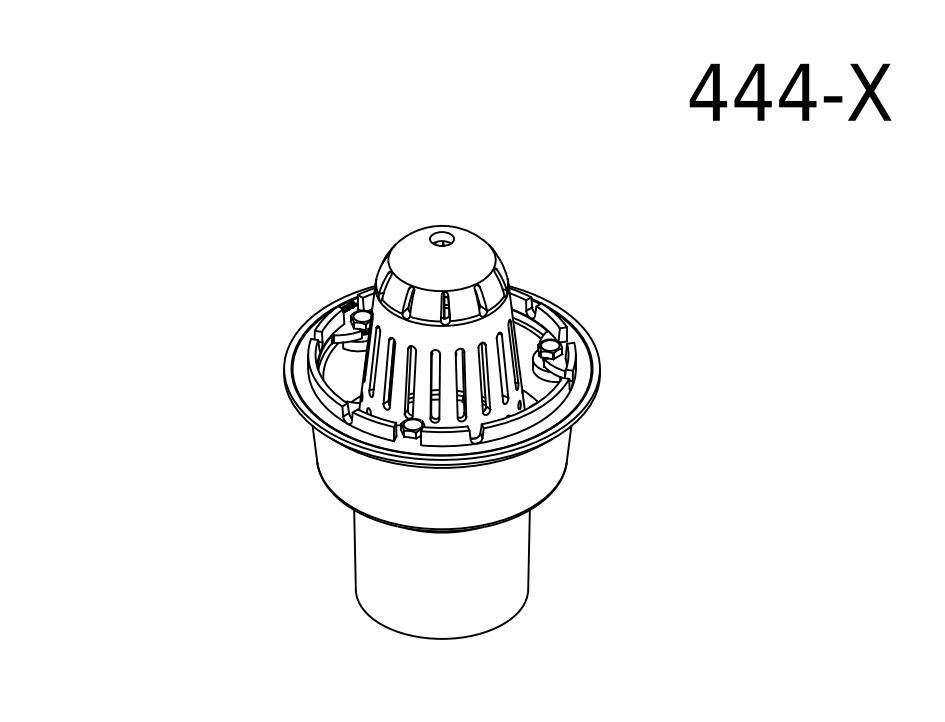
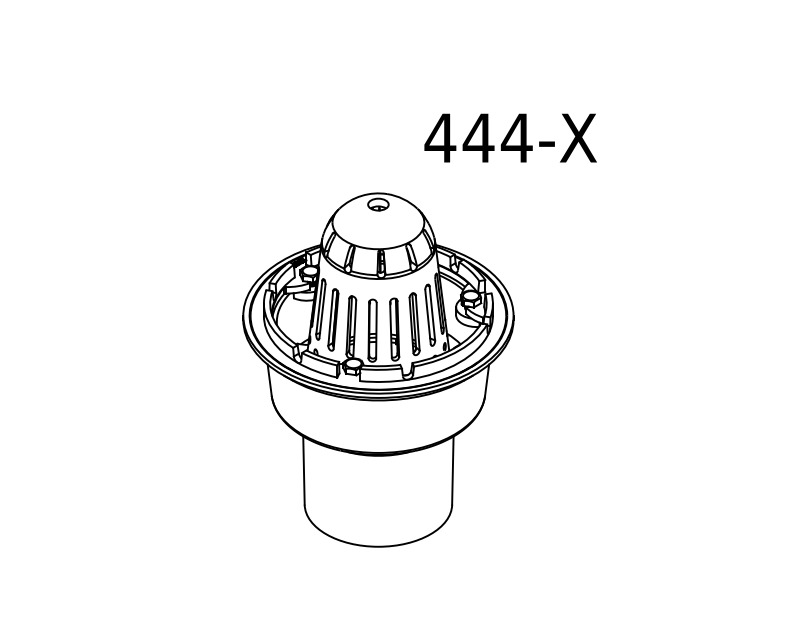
text: (790, 91) -> (510, 137), moved

